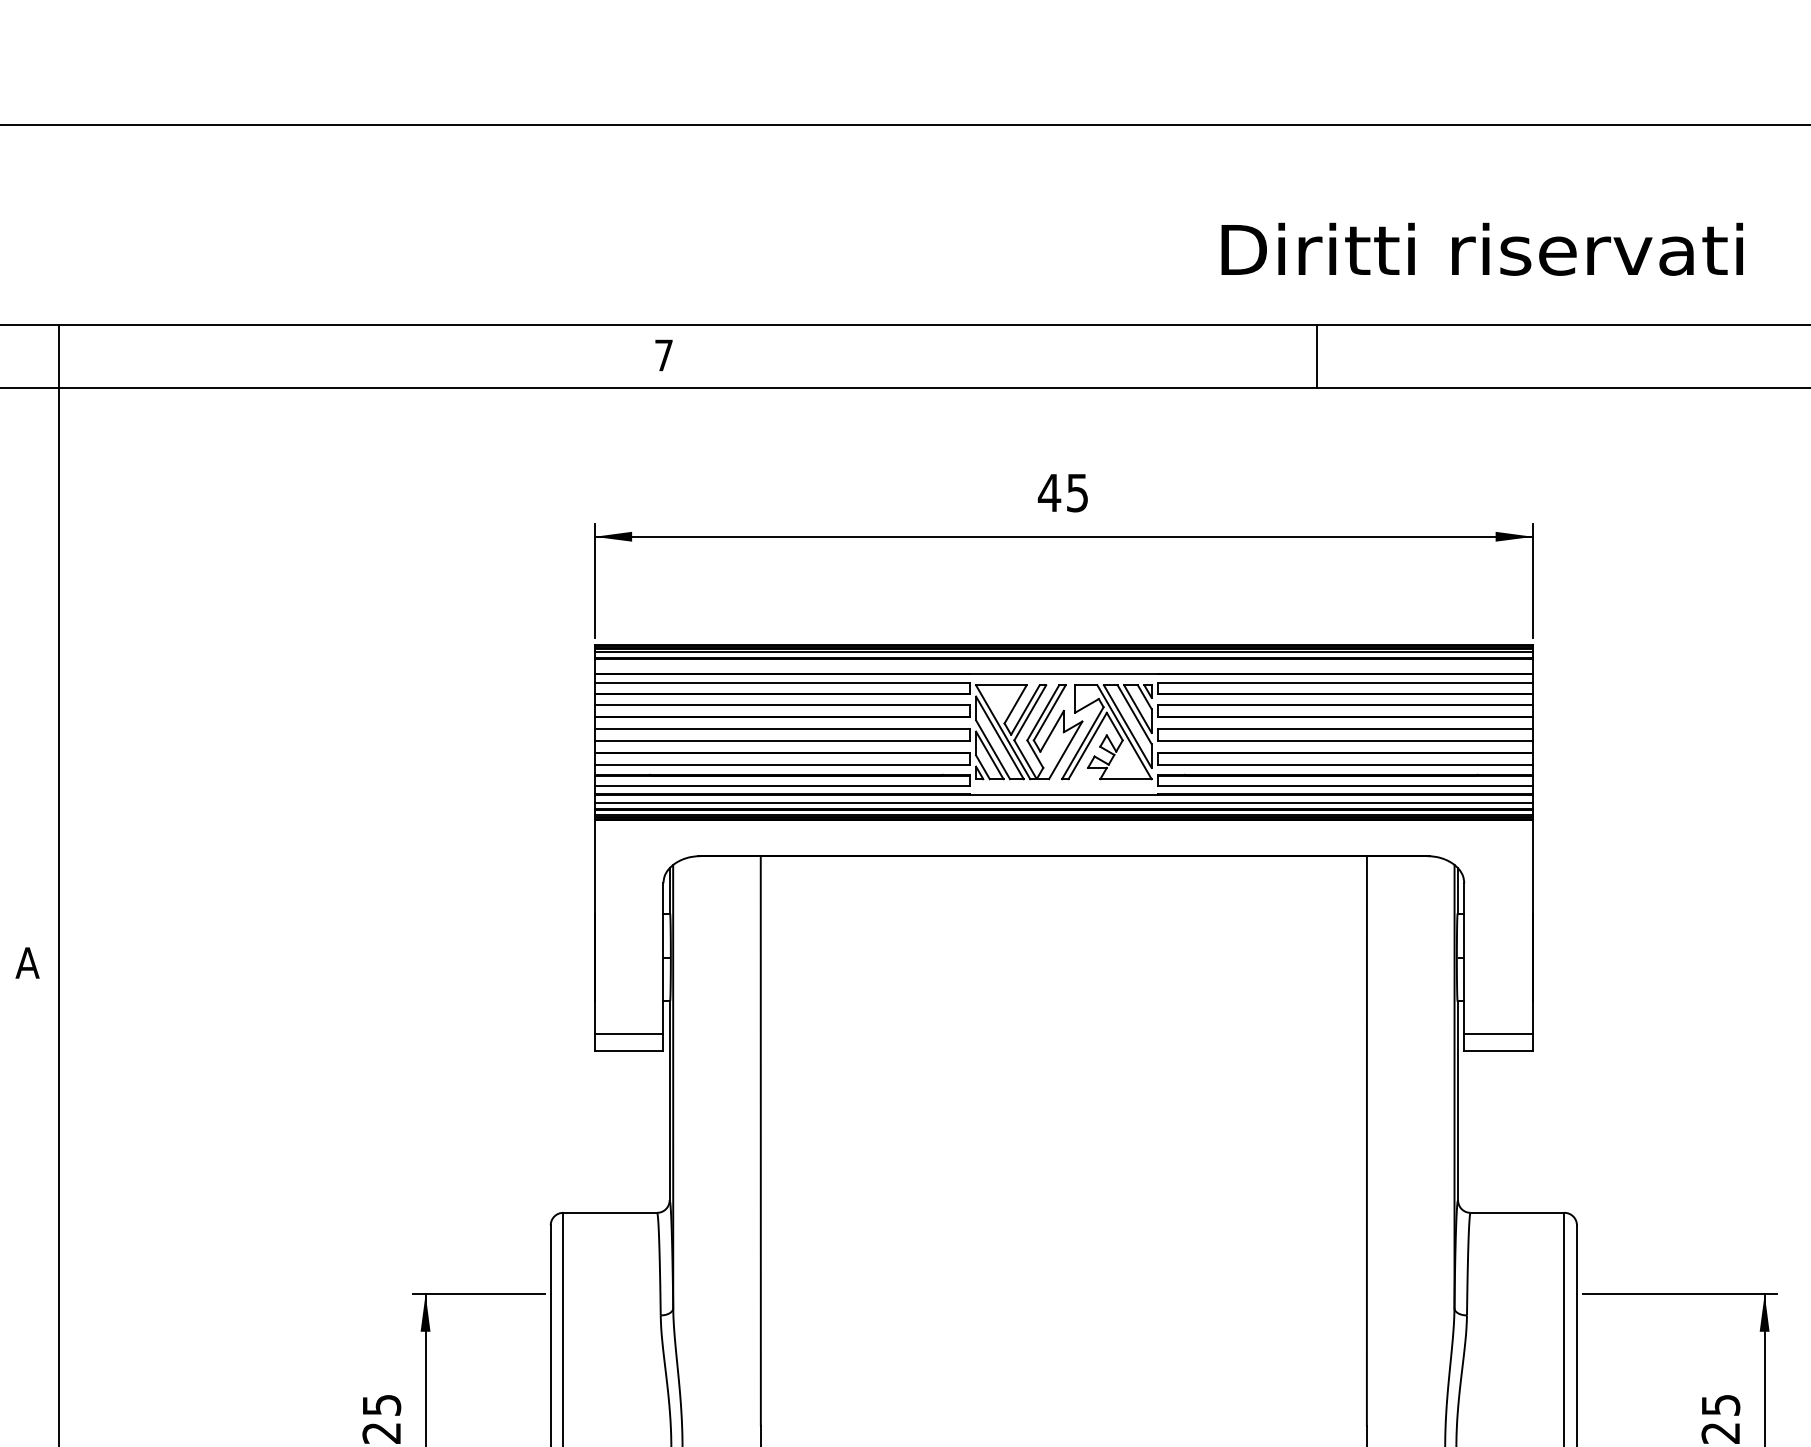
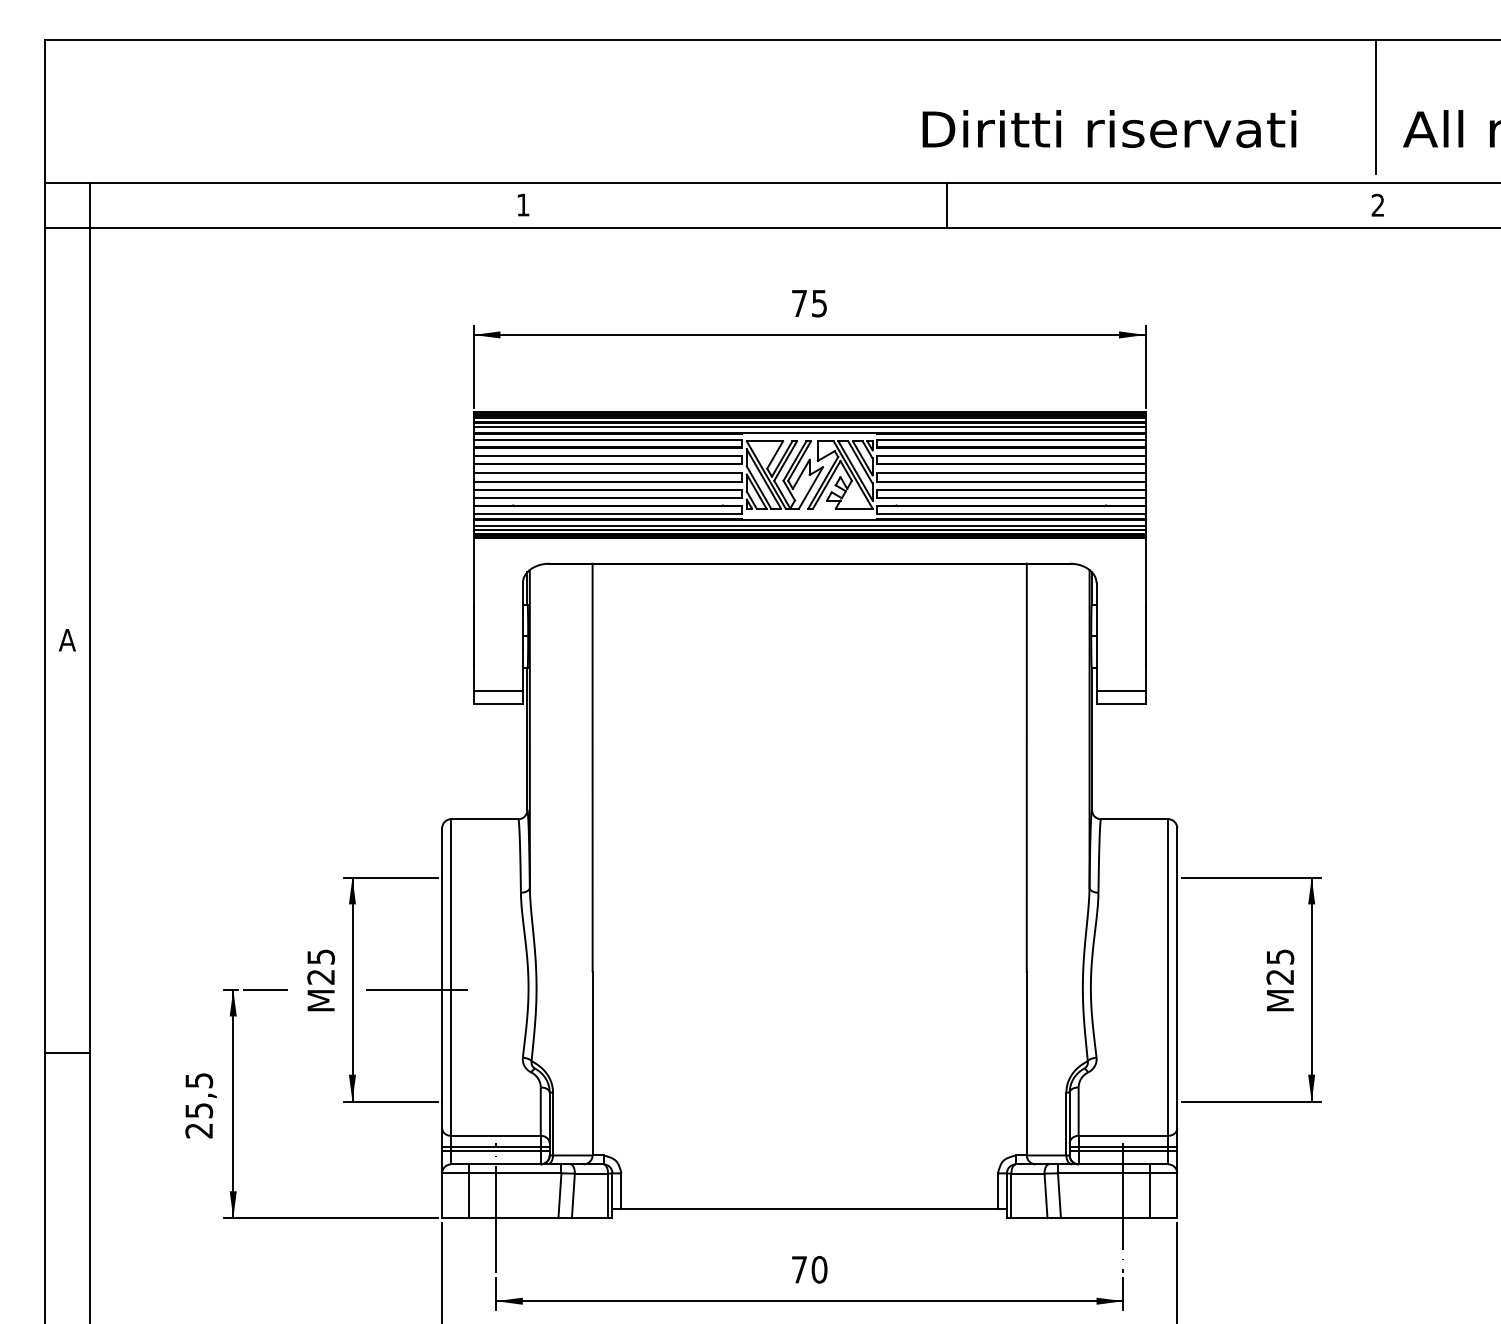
text: (664, 354) -> (523, 204), 7 -> 1
line: (1316, 356) -> (946, 205), moved
text: (1049, 492) -> (799, 303), 45 -> 75
line: (1063, 664) -> (809, 426), added

